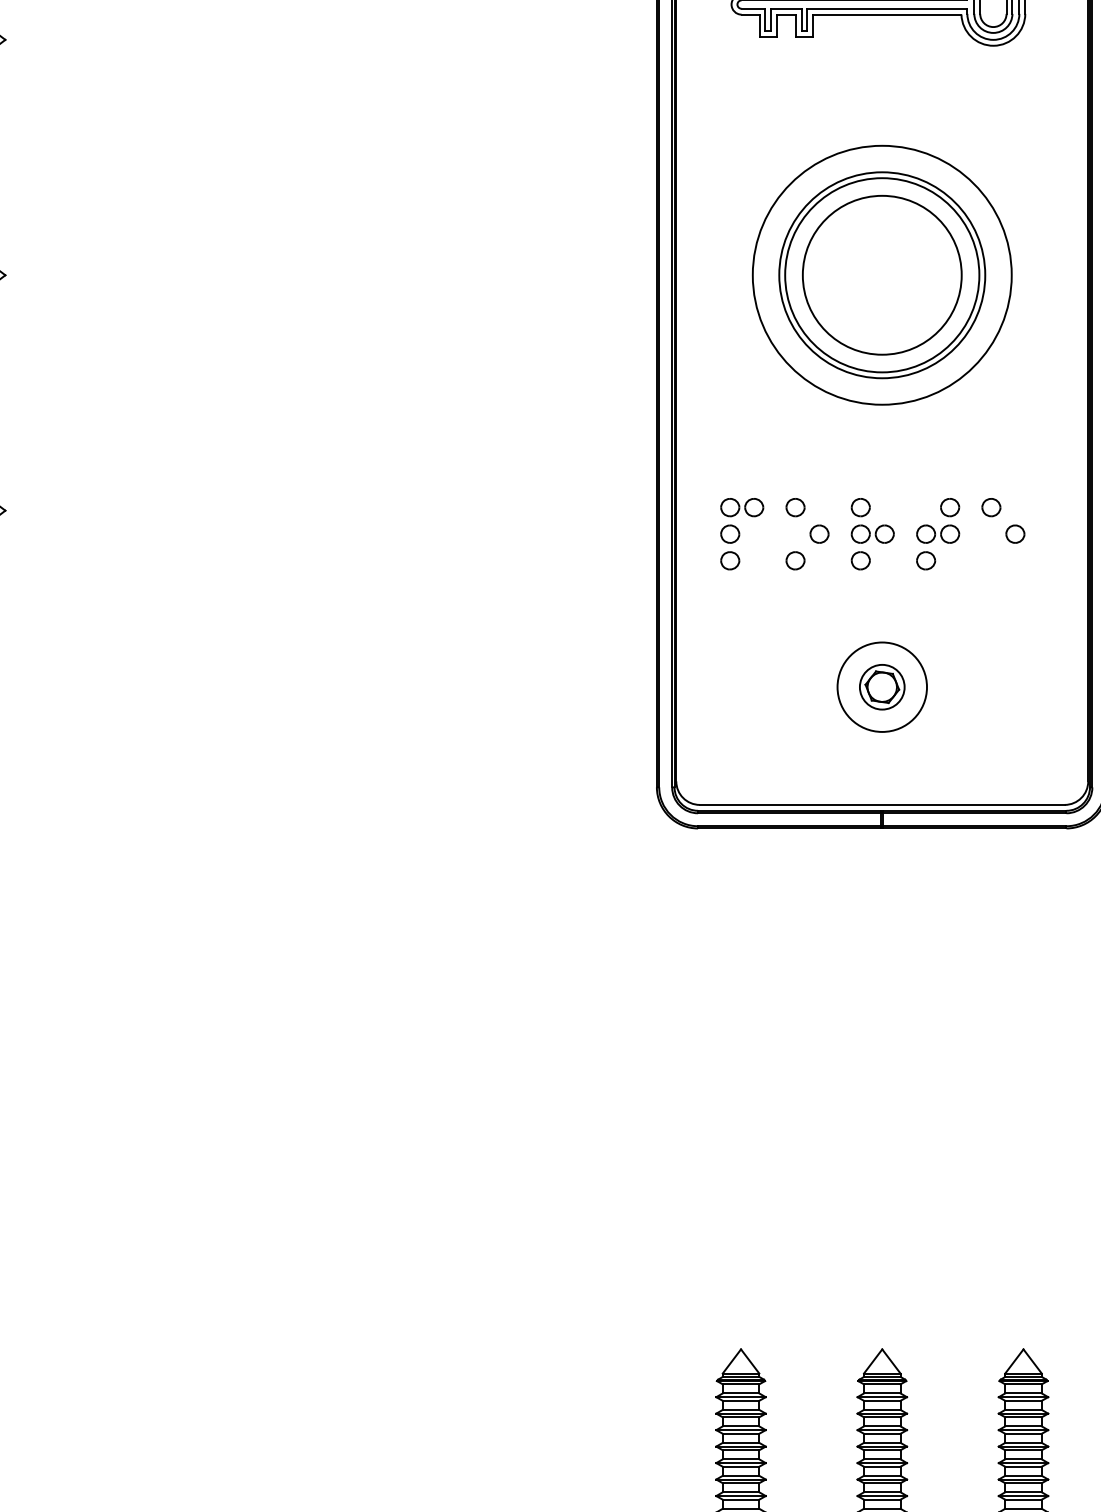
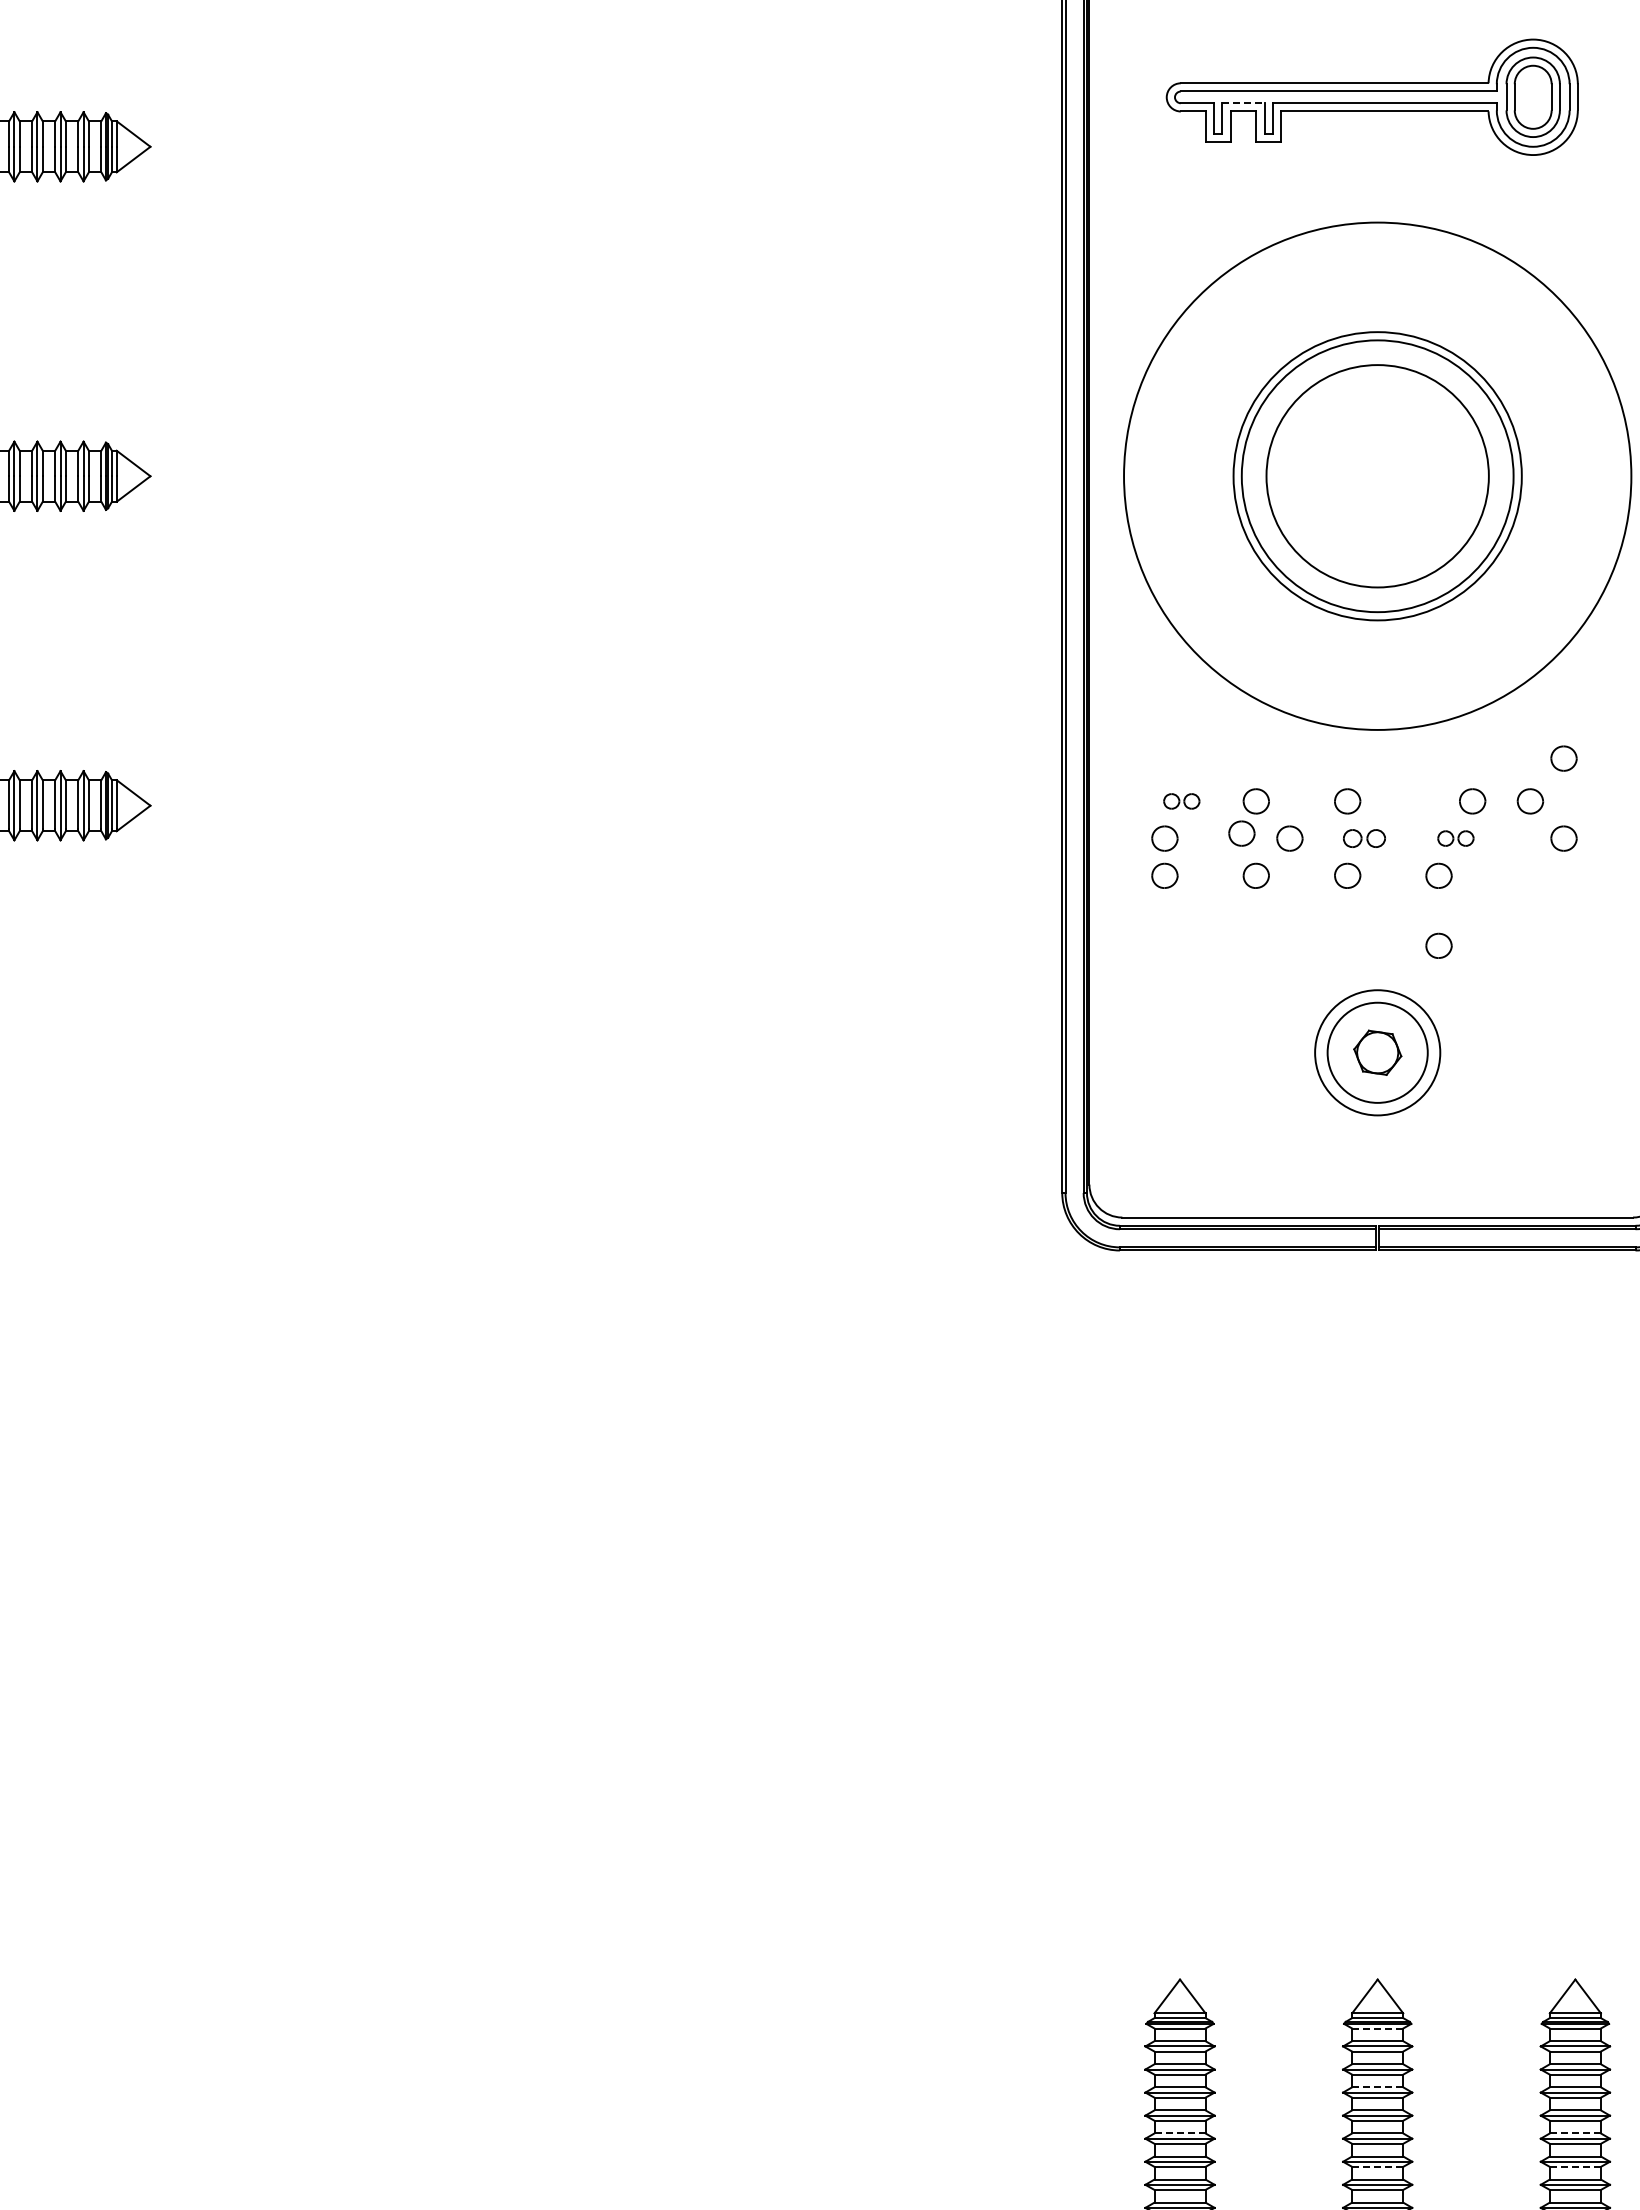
line: (787, 8) -> (1244, 103), solid -> dashed
circle: (882, 275) -> (1377, 476), size x1.4
part: (1015, 476) -> (1563, 758), added
part: (742, 507) -> (1181, 801), size x0.6
part: (784, 530) -> (1241, 833), added
part: (872, 534) -> (1364, 838), size x0.7
part: (937, 534) -> (1455, 838), size x0.6
part: (925, 610) -> (1438, 945), added
circle: (882, 687) -> (1377, 1052), size x1.6
line: (882, 1384) -> (1377, 2028), solid -> dashed
line: (882, 1426) -> (1377, 2087), solid -> dashed
line: (741, 1459) -> (1180, 2133), solid -> dashed
line: (1023, 1459) -> (1575, 2133), solid -> dashed
line: (882, 1482) -> (1377, 2166), solid -> dashed
line: (1023, 1482) -> (1575, 2166), solid -> dashed

